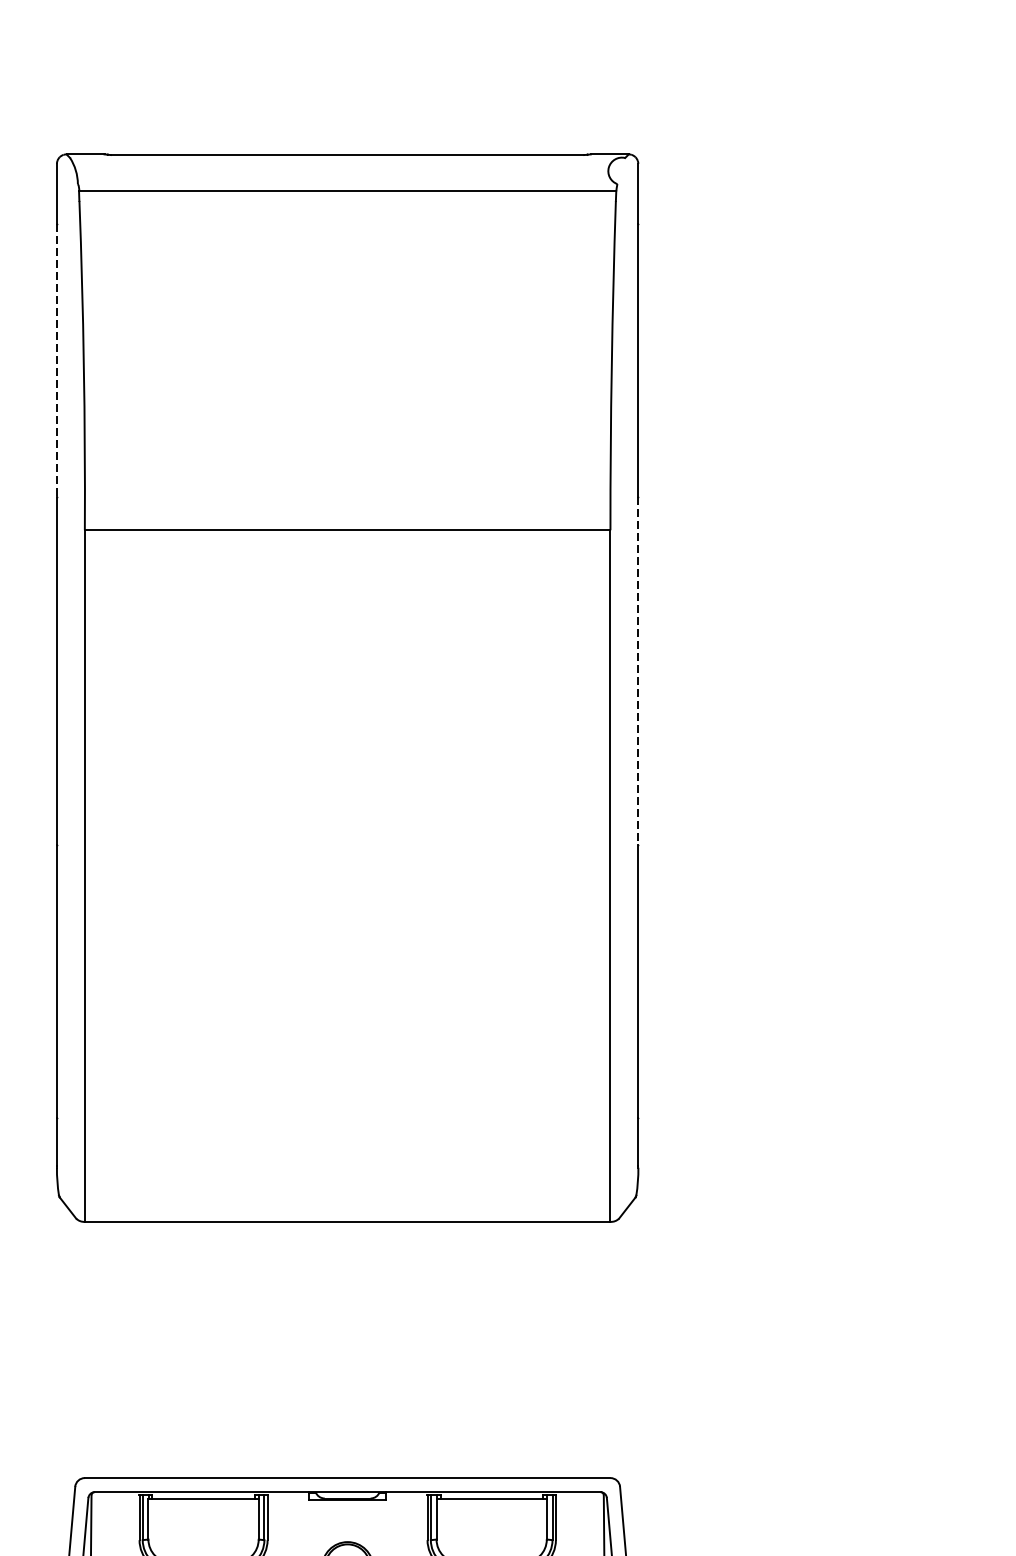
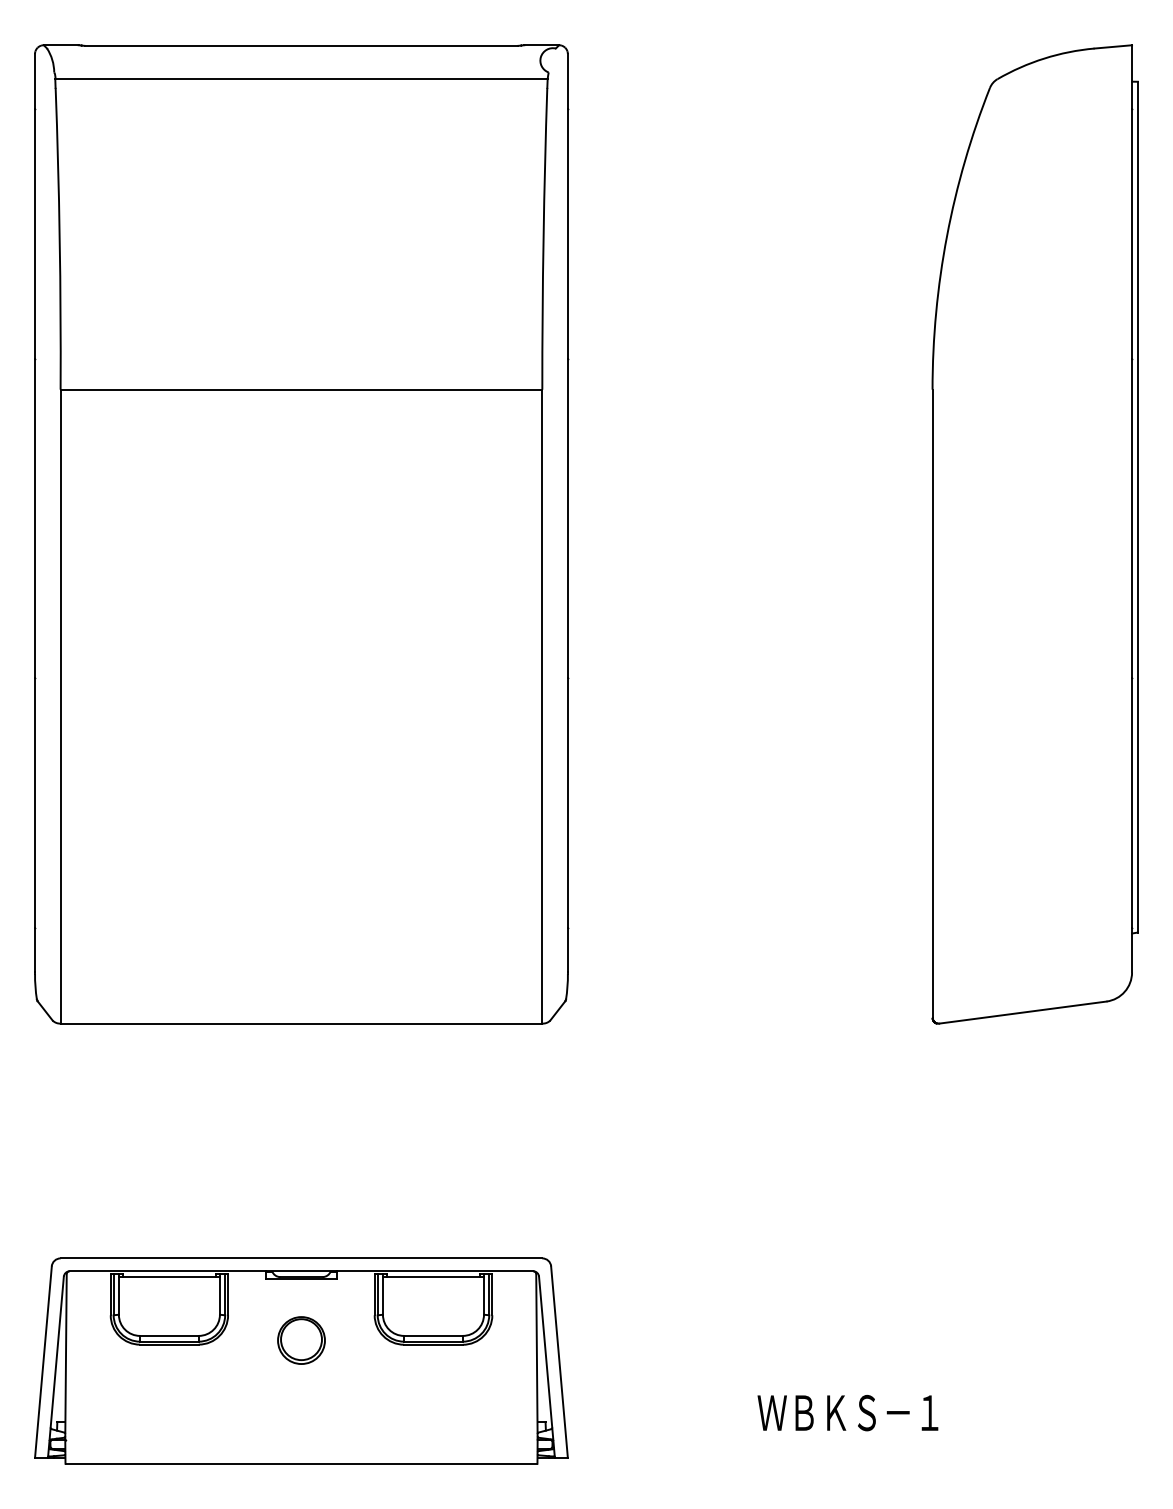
line: (57, 360) -> (35, 234), dashed -> solid
line: (637, 670) -> (567, 518), dashed -> solid

